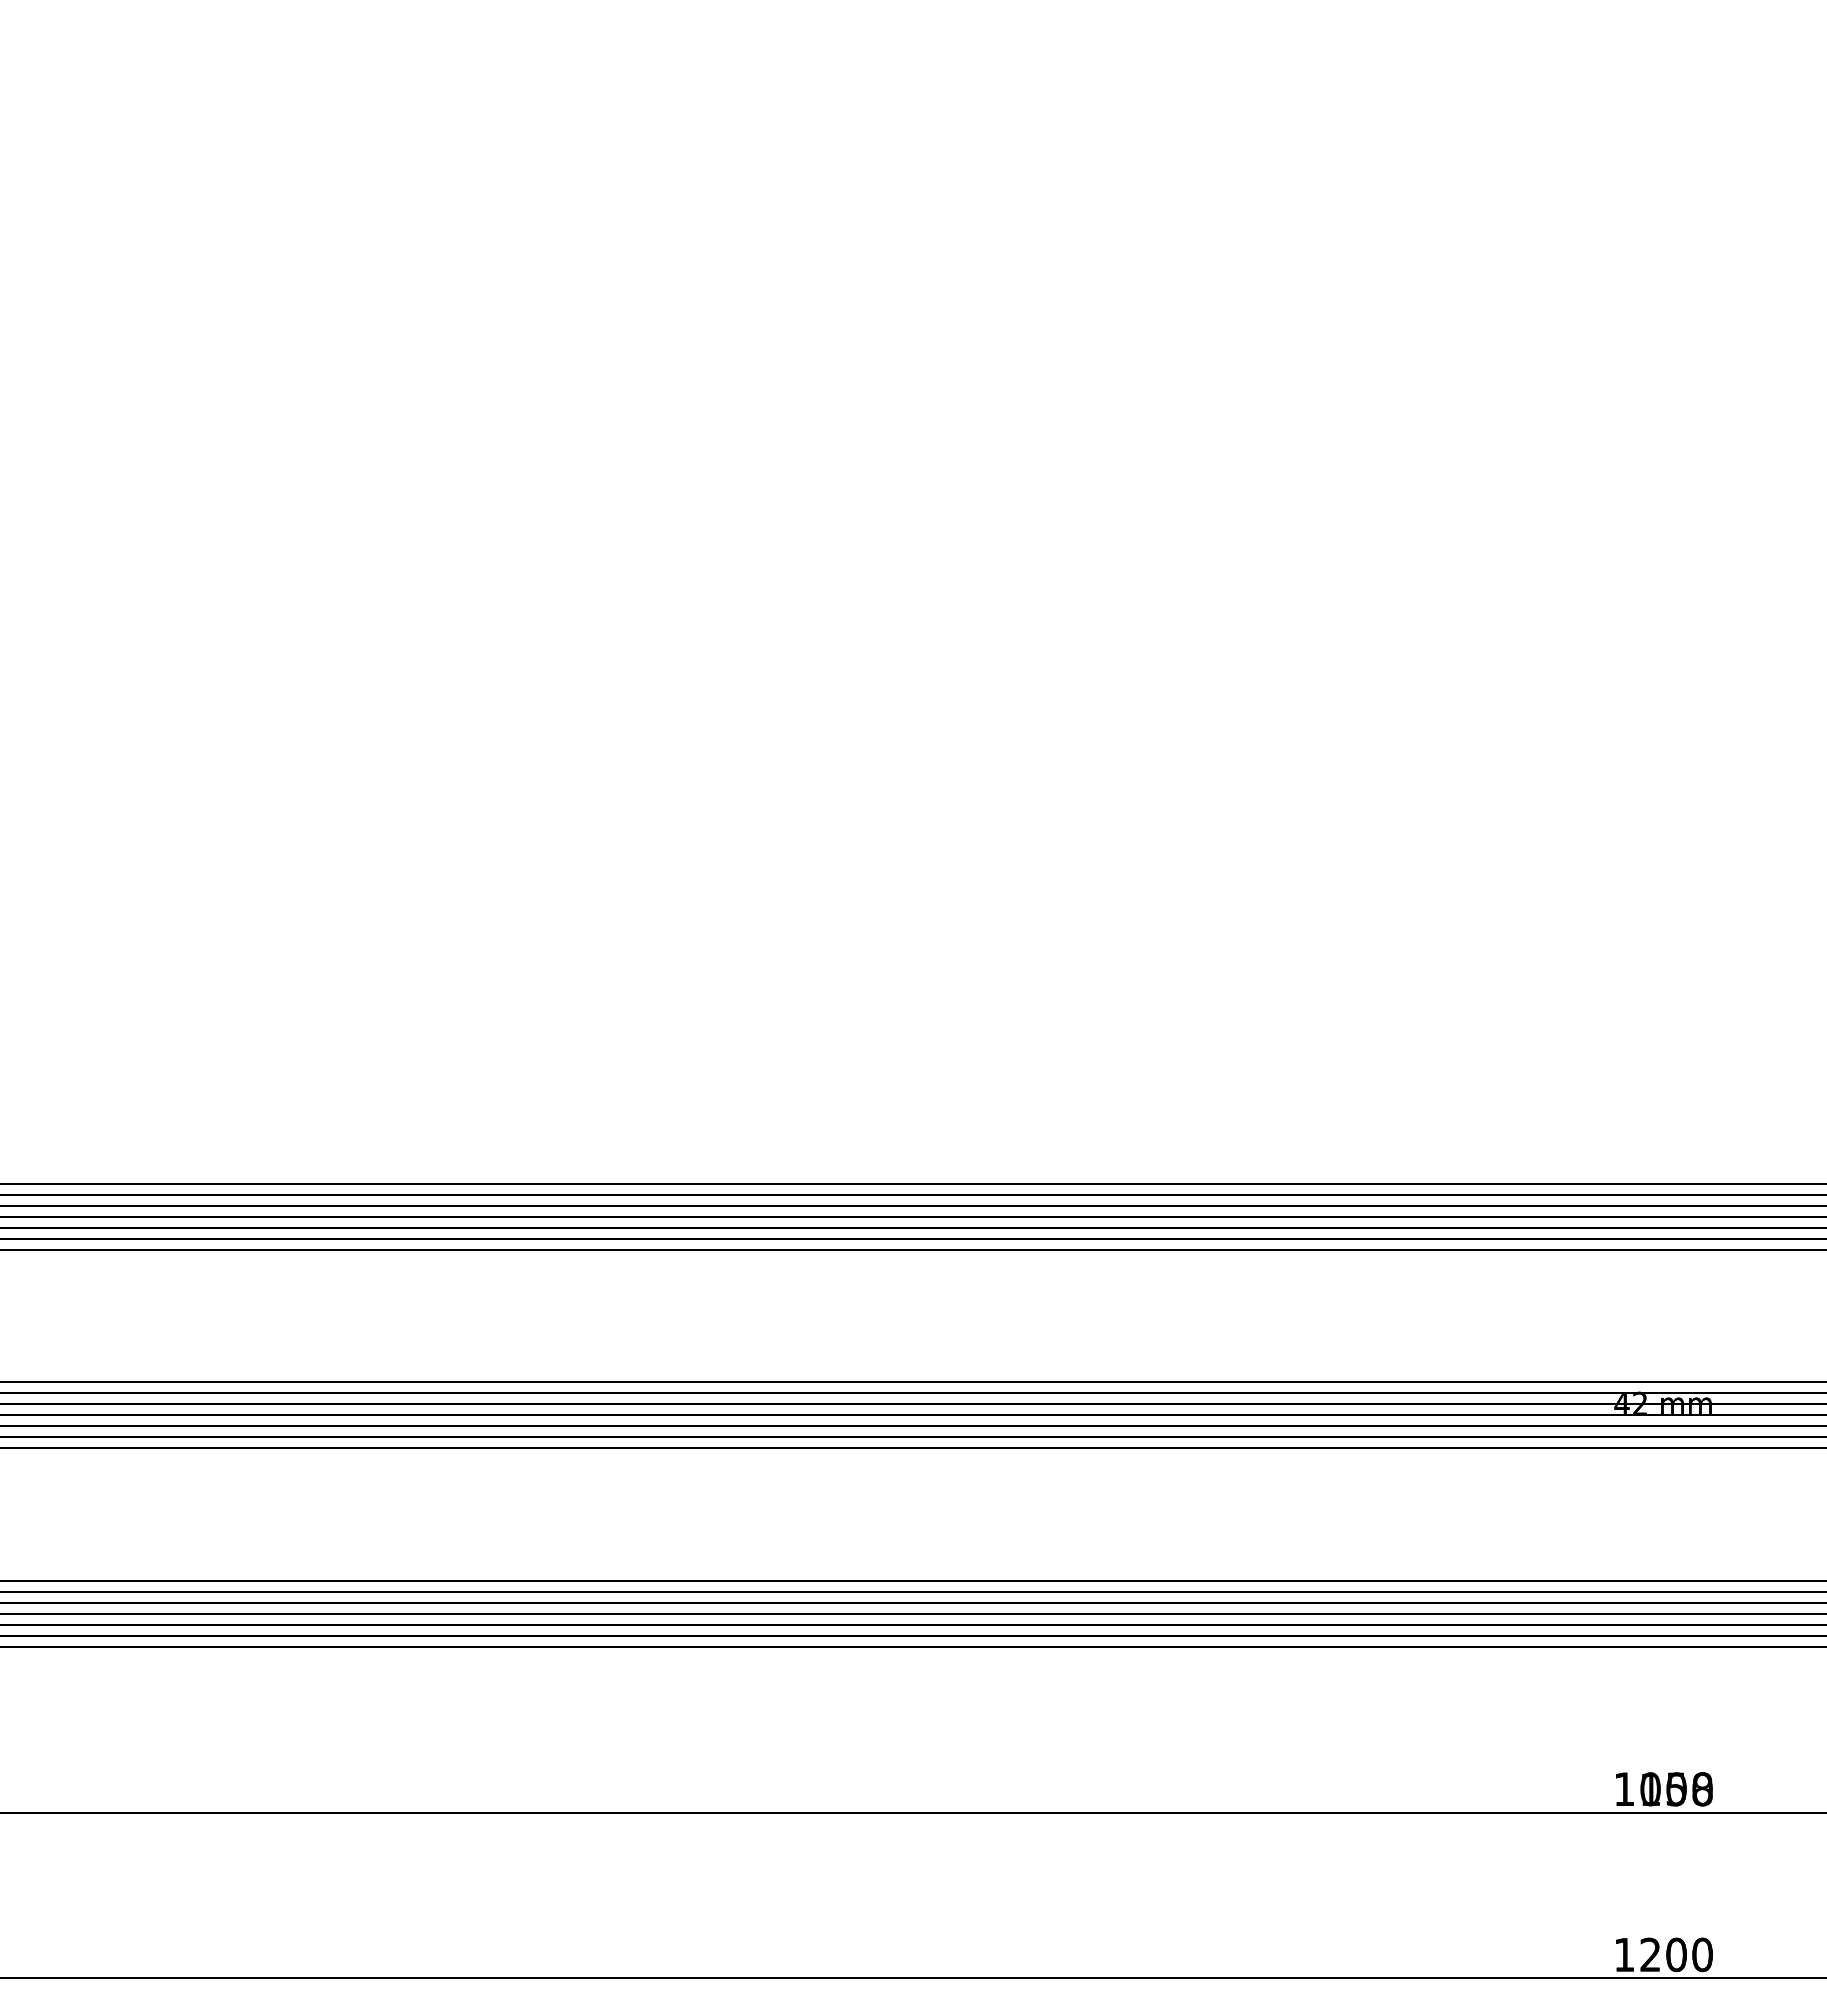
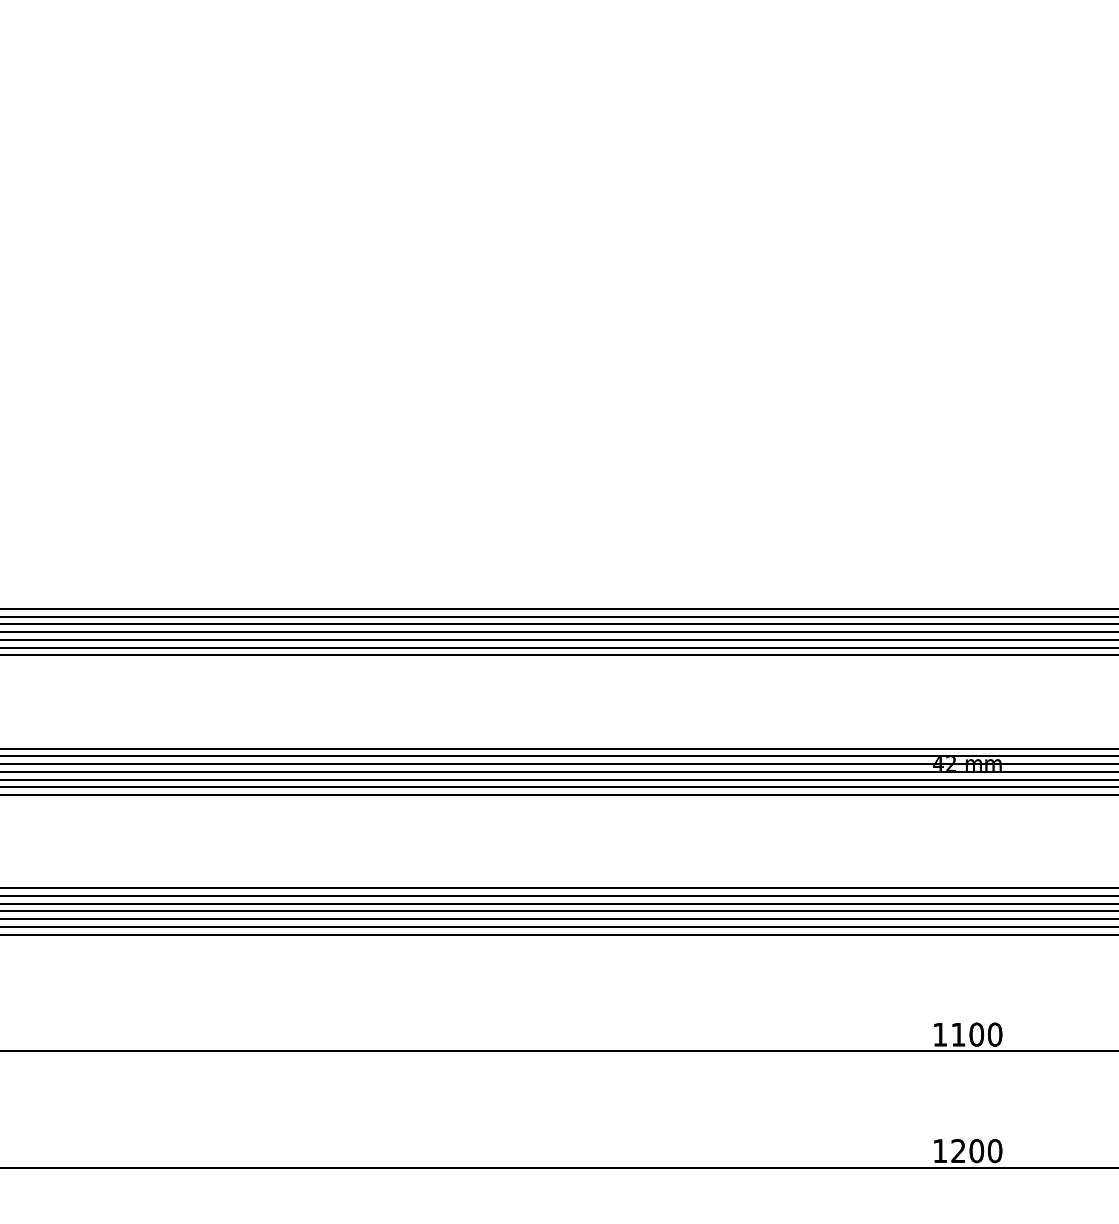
text: (1676, 1789) -> (976, 1034), 1058 -> 1100

